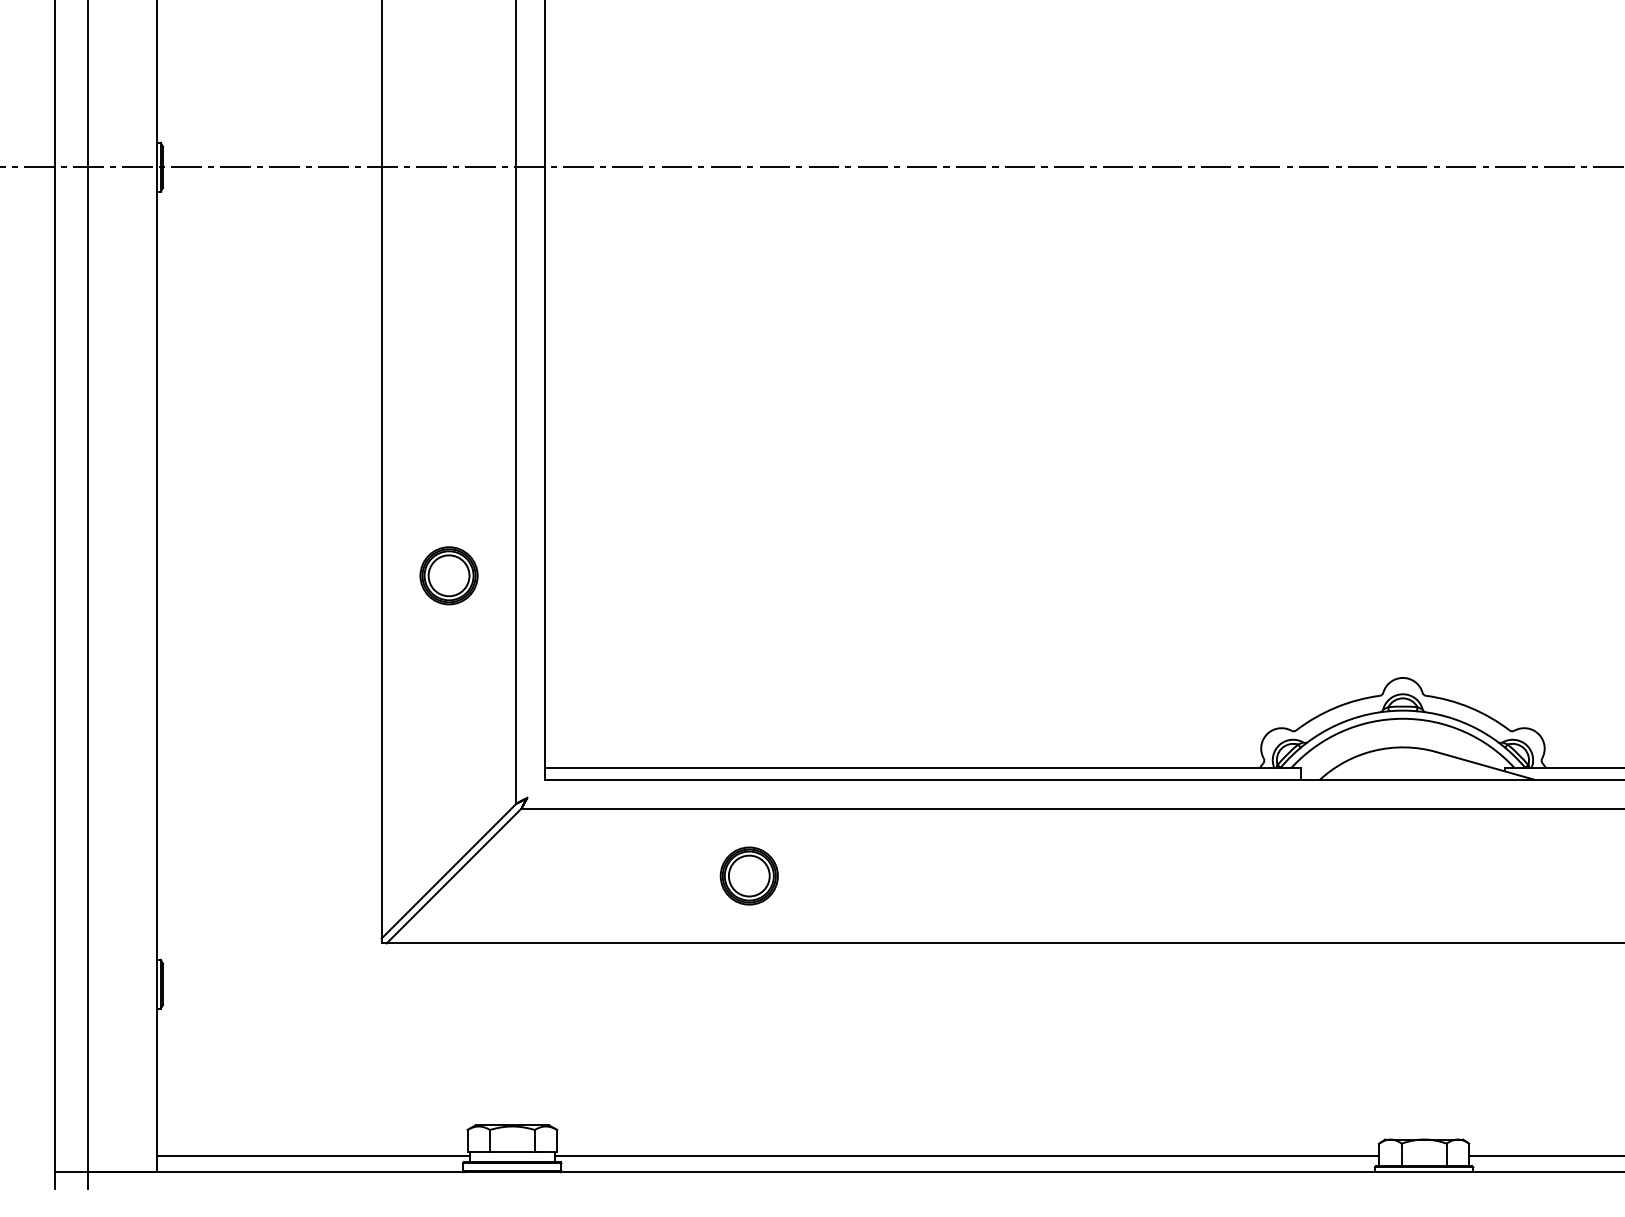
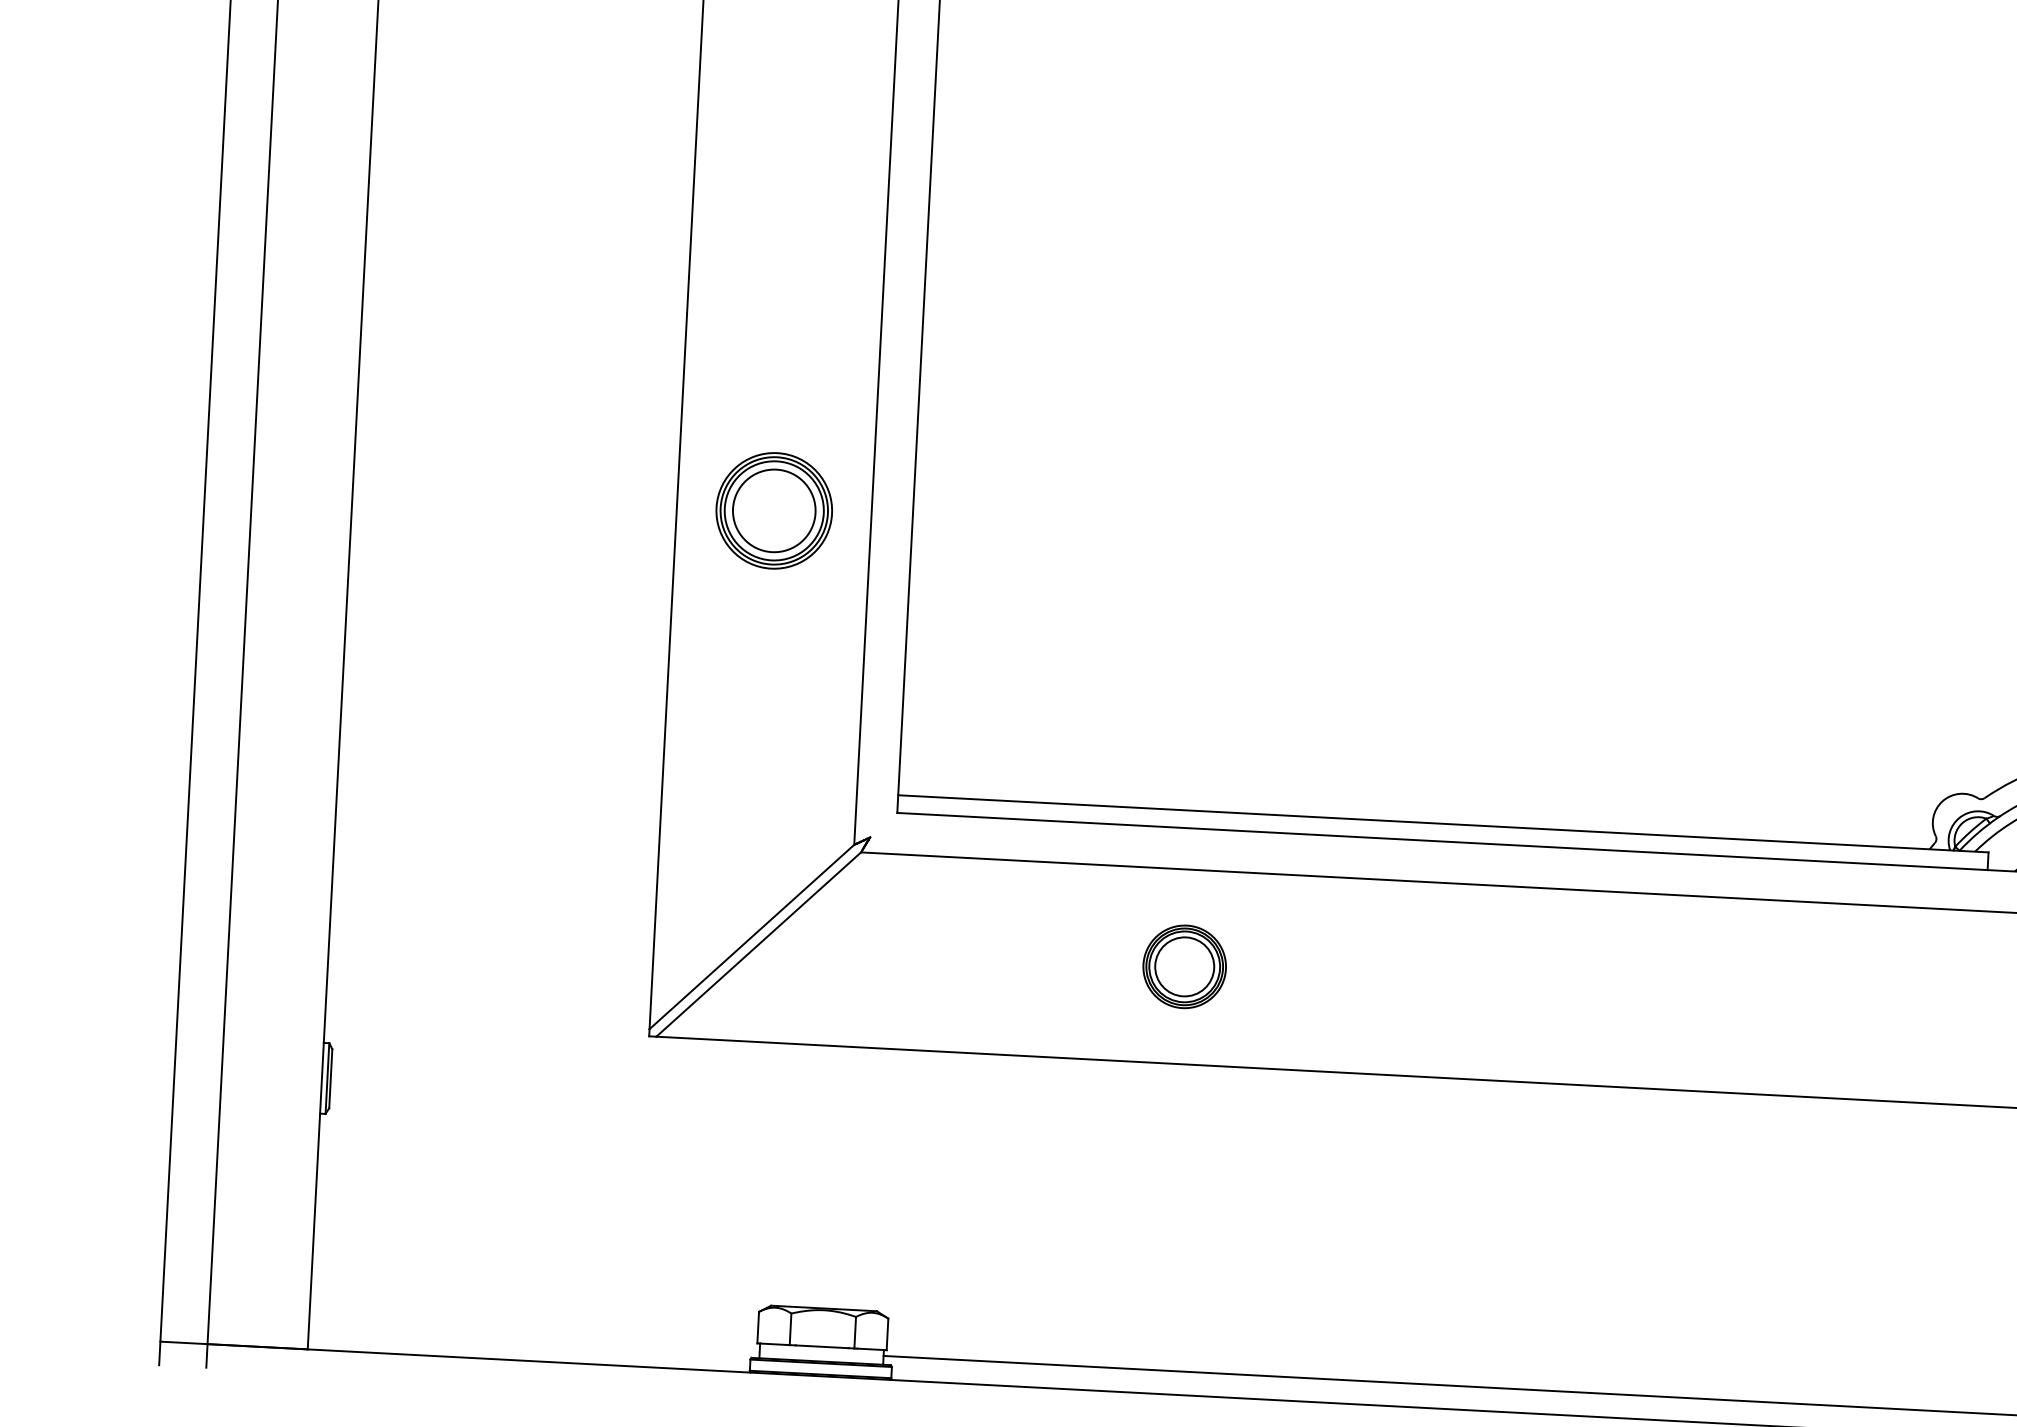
part: (448, 575) -> (773, 510), size x1.4
line: (312, 1155) -> (533, 1336), removed

